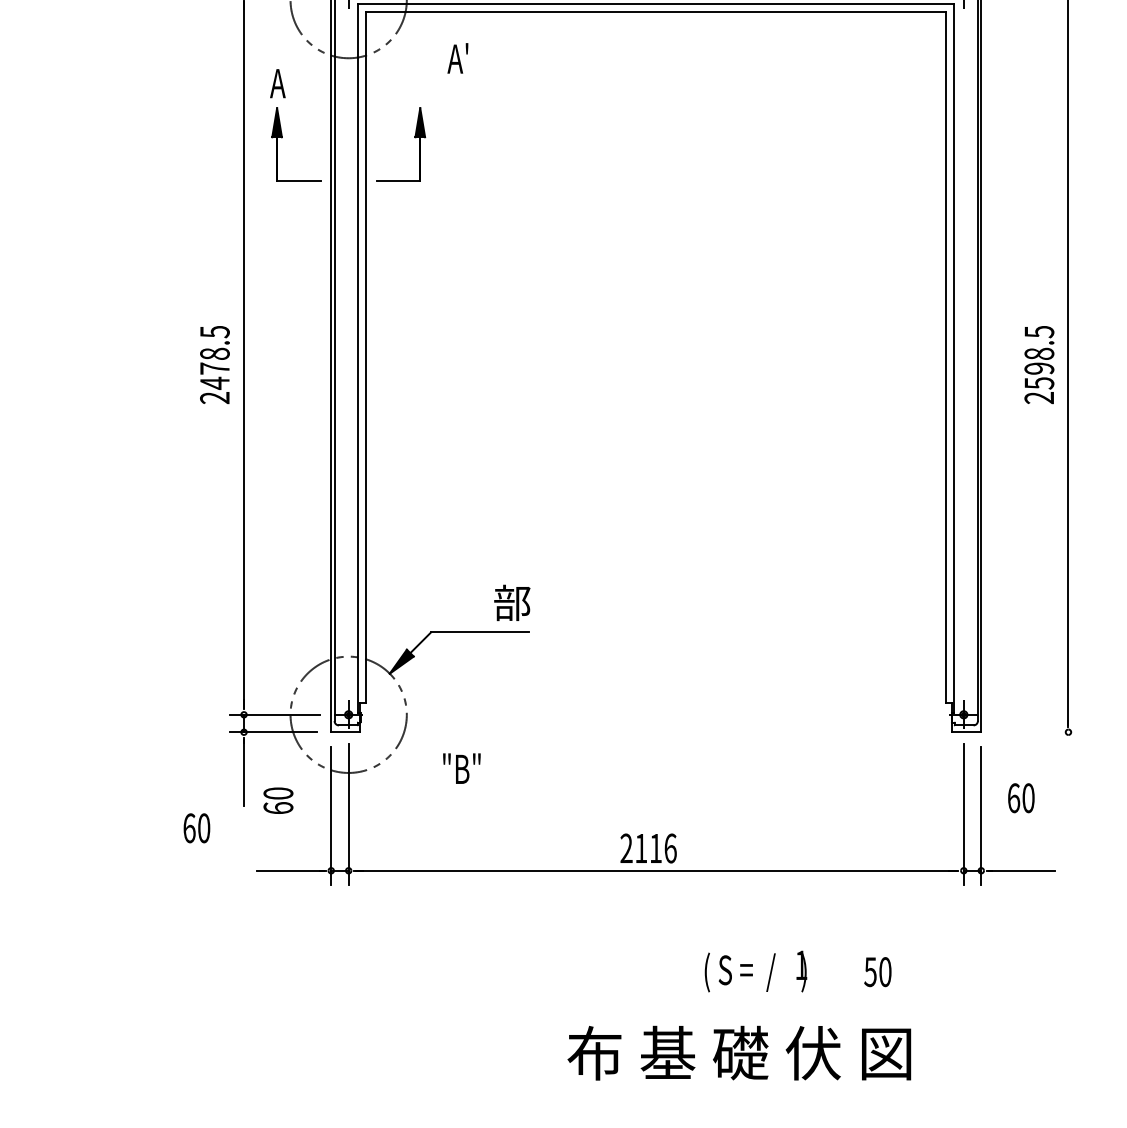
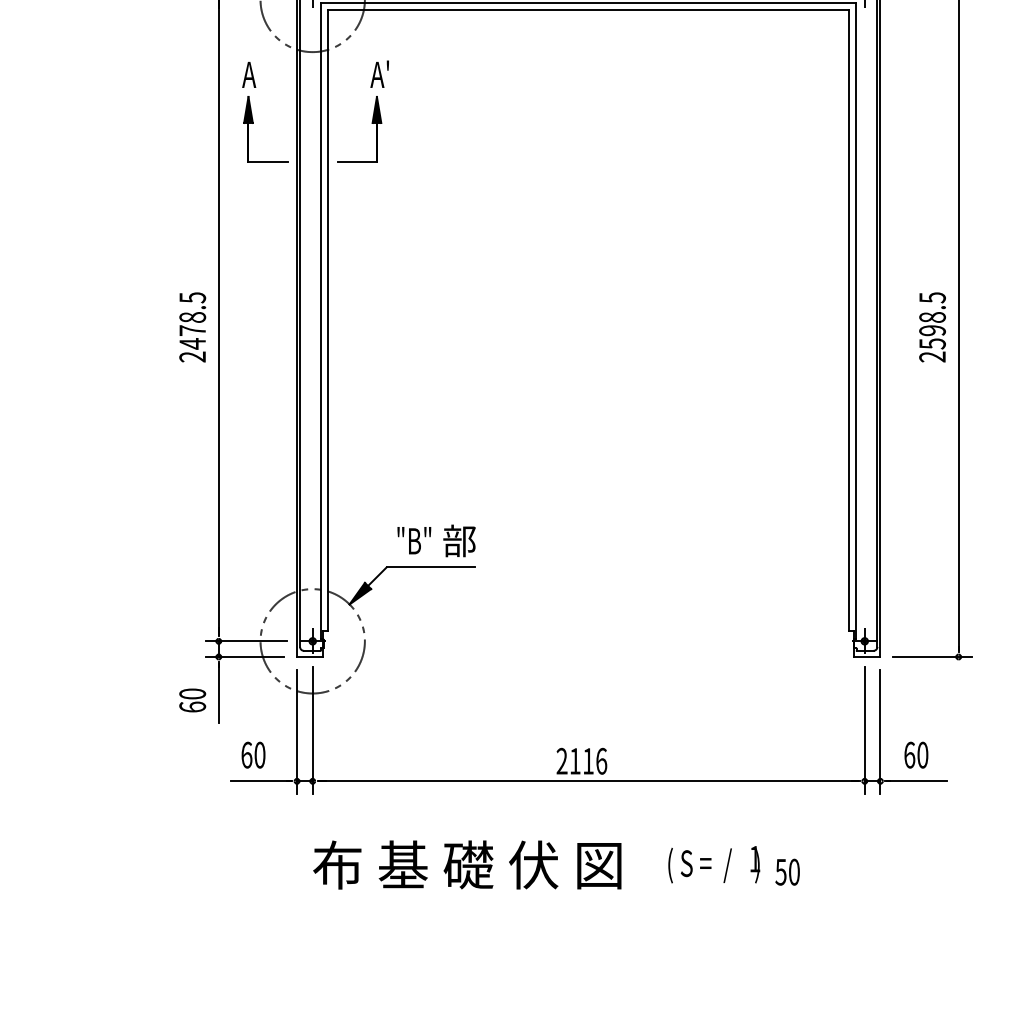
text: (457, 57) -> (379, 73), moved
line: (1039, 731) -> (932, 656), added
text: (462, 768) -> (414, 540), moved
text: (1021, 797) -> (916, 754), moved
text: (278, 800) -> (192, 700), moved
text: (196, 827) -> (253, 754), moved
text: (756, 971) -> (714, 864), moved
text: (739, 1052) -> (467, 864), moved

